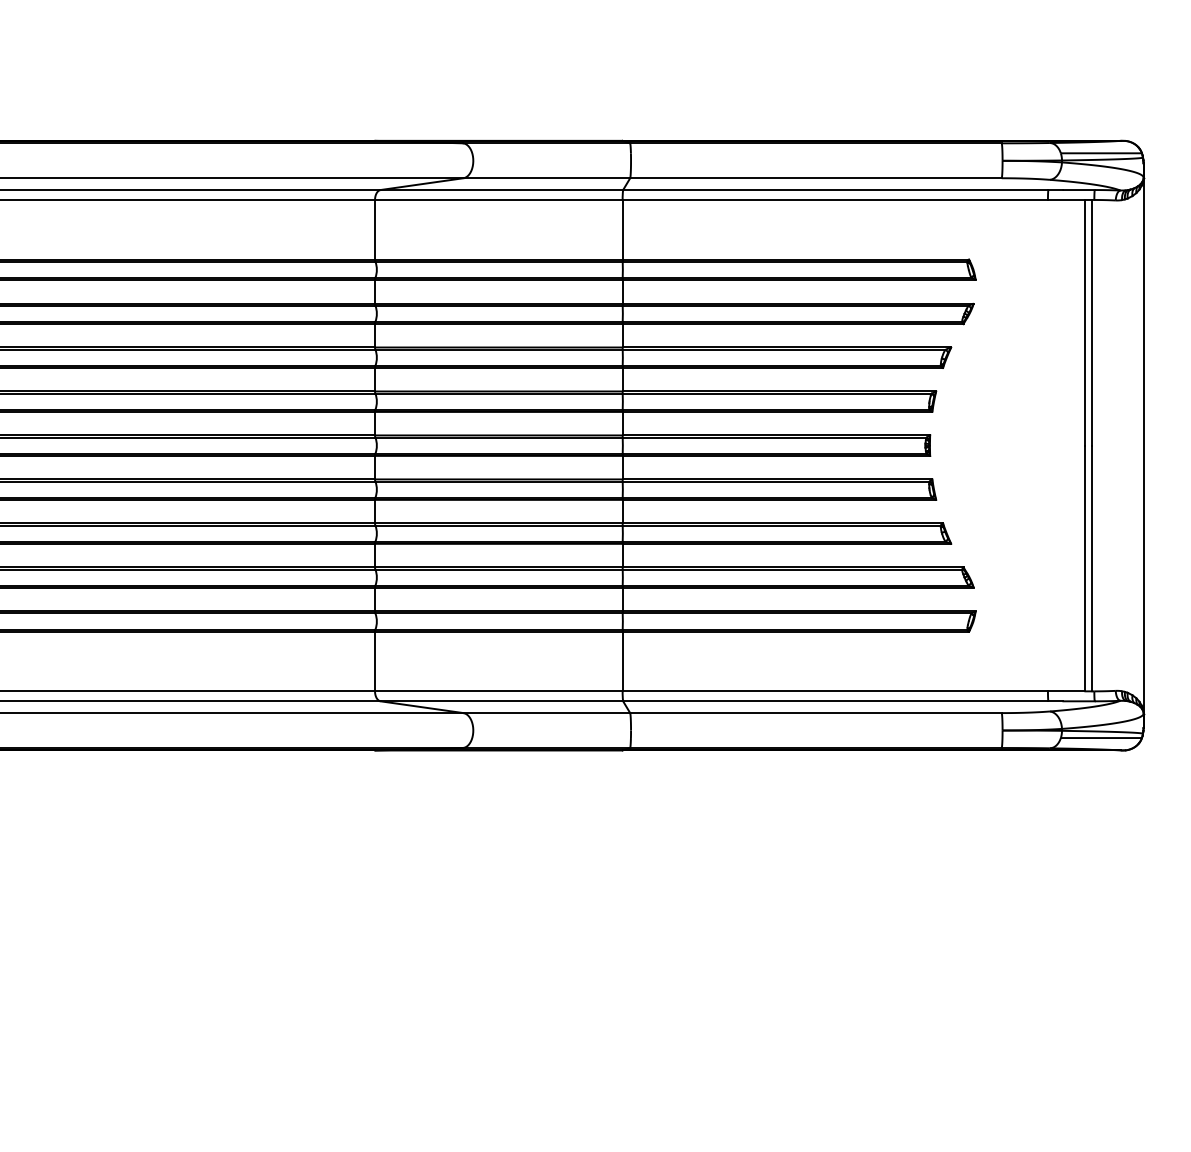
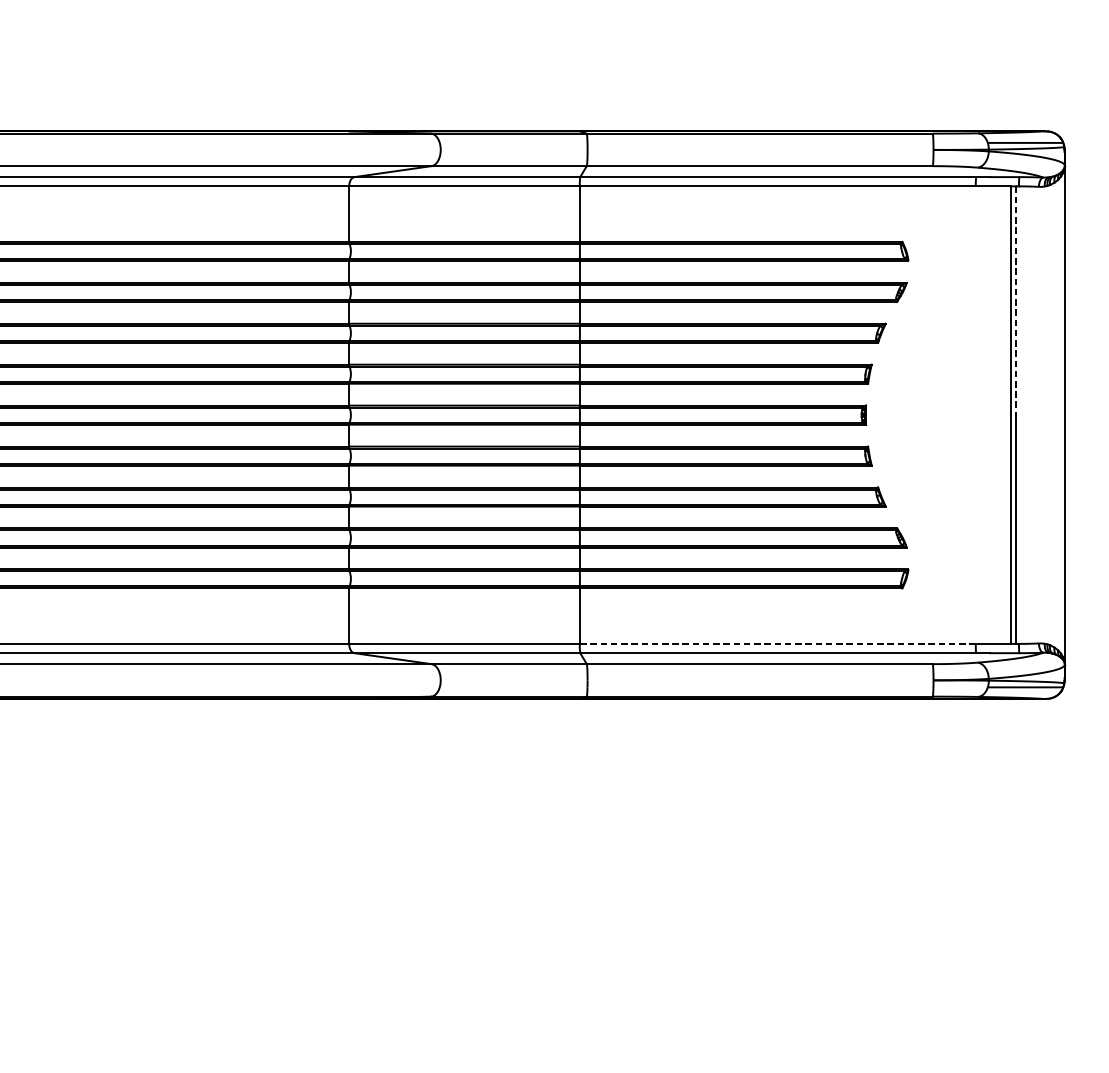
line: (1091, 322) -> (1016, 300), solid -> dashed
line: (835, 691) -> (777, 644), solid -> dashed

